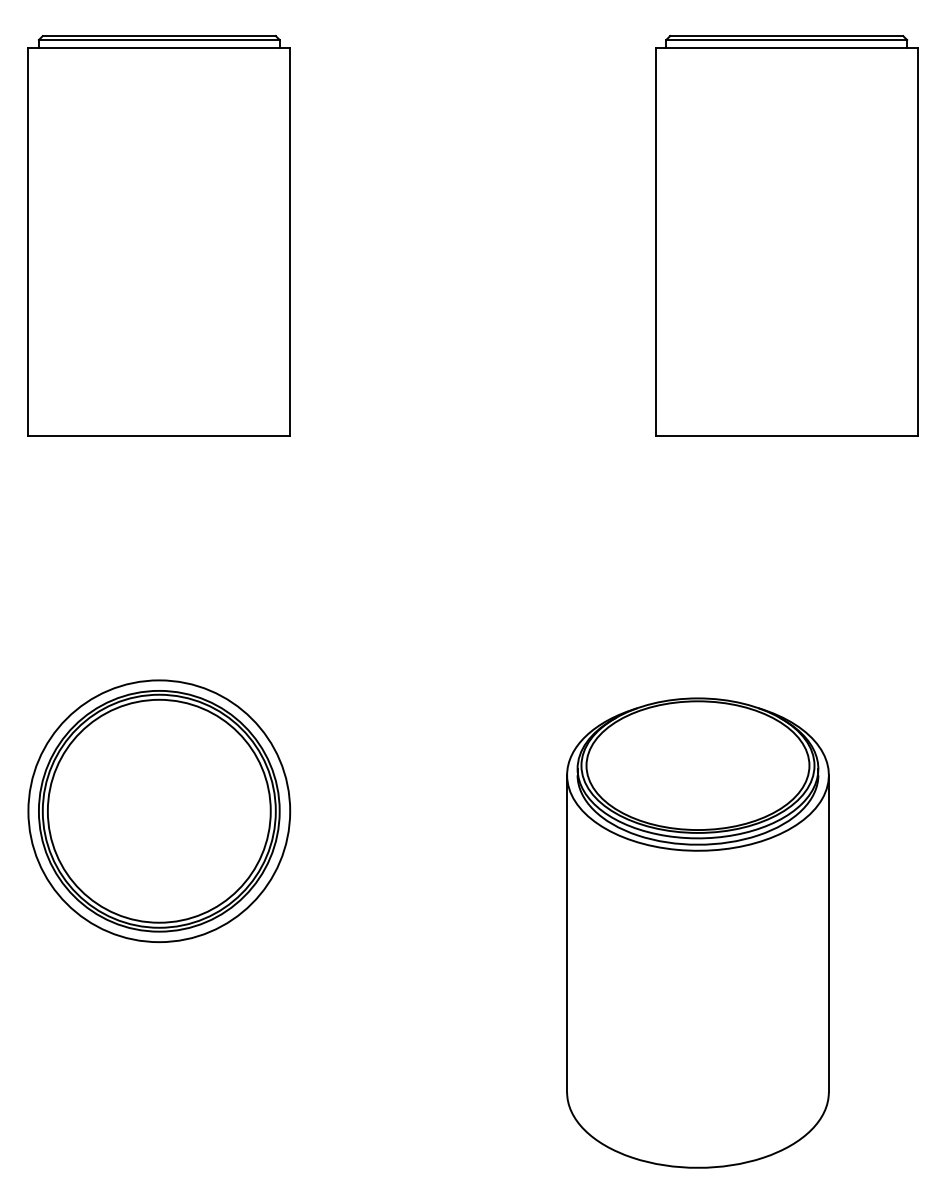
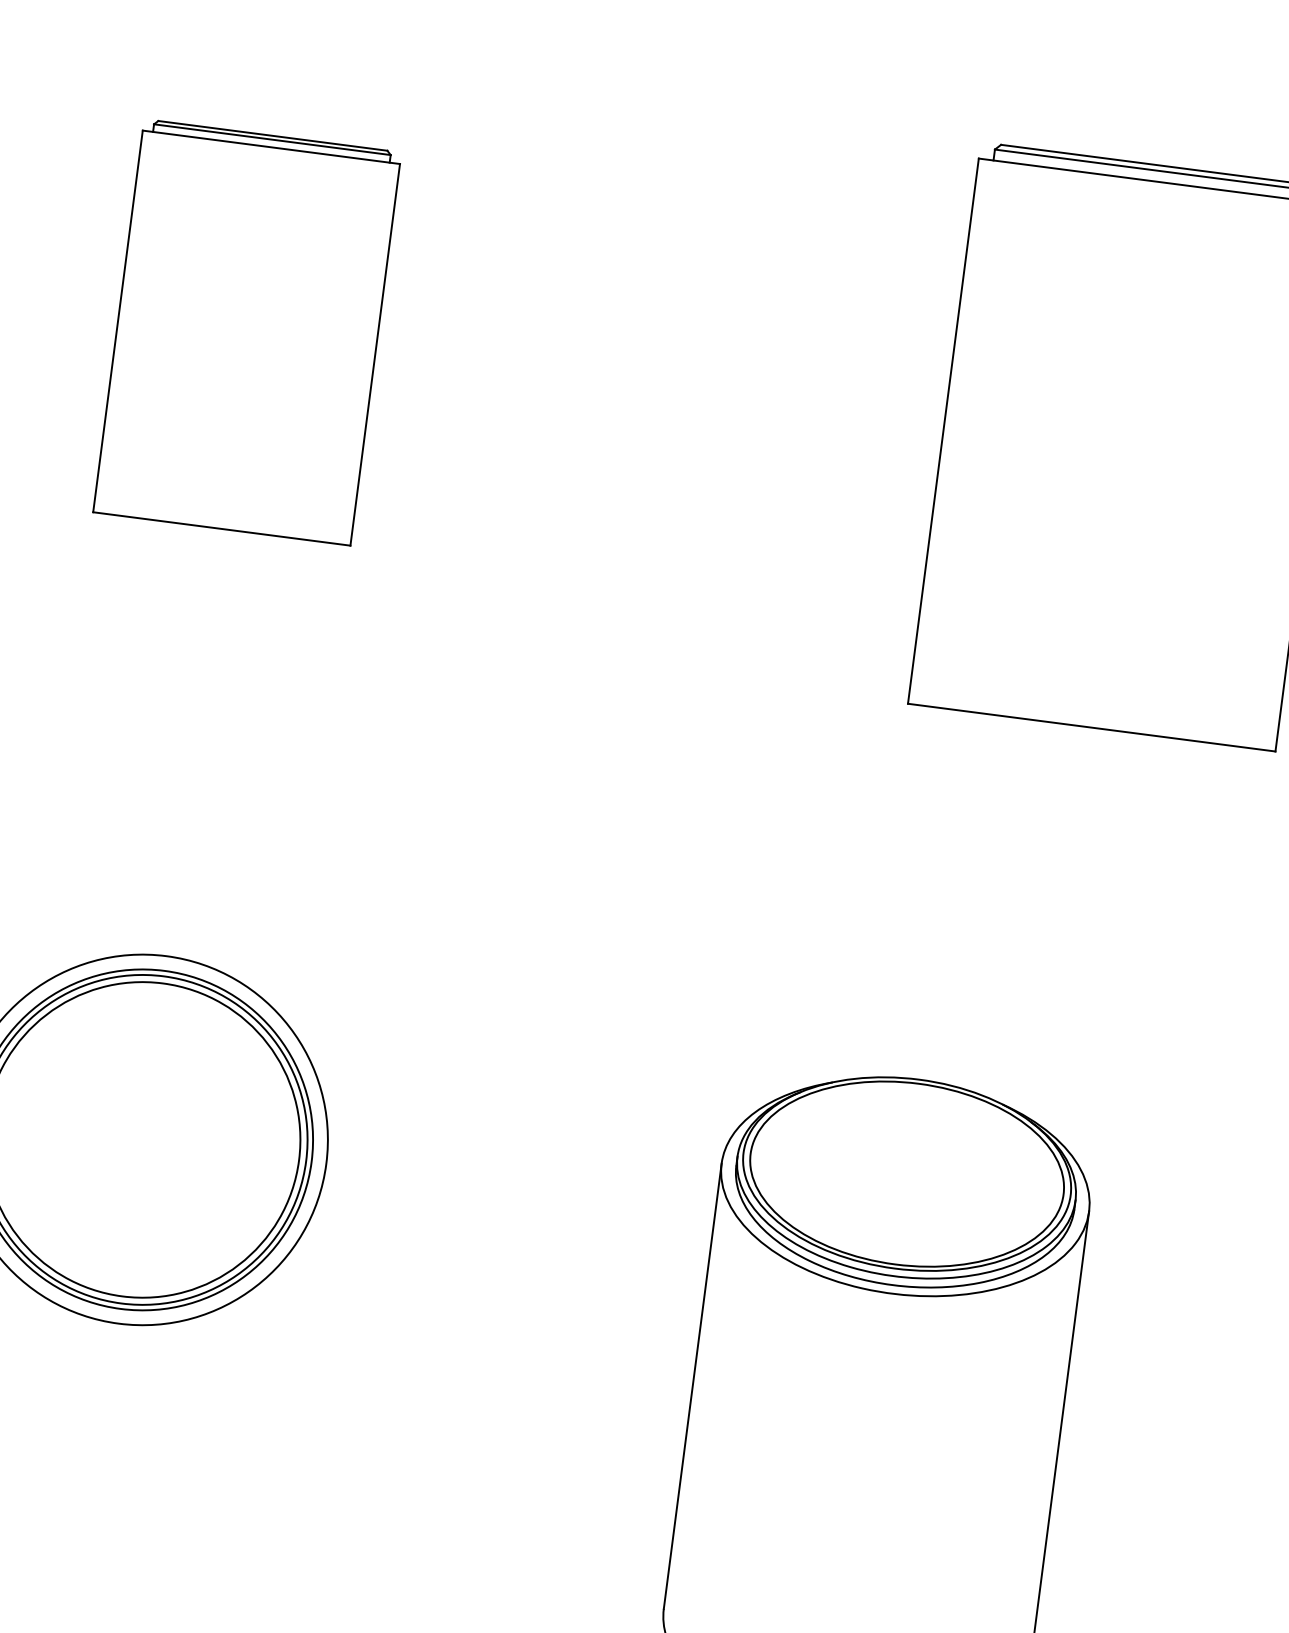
part: (158, 235) -> (246, 331), size x0.7

